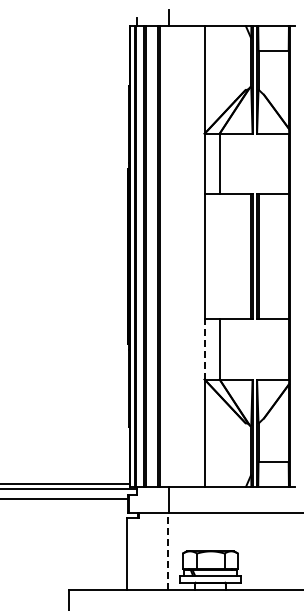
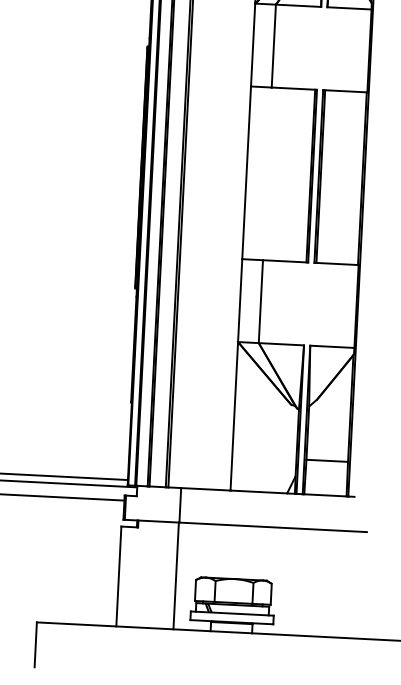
line: (204, 348) -> (240, 299), dashed -> solid
line: (168, 551) -> (176, 576), dashed -> solid

